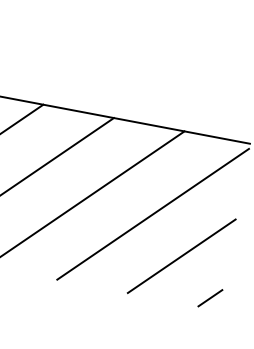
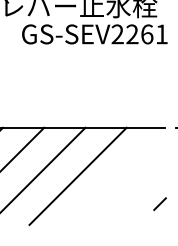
line: (152, 213) -> (117, 177), removed
line: (180, 255) -> (137, 198), removed
line: (209, 296) -> (159, 203), moved

